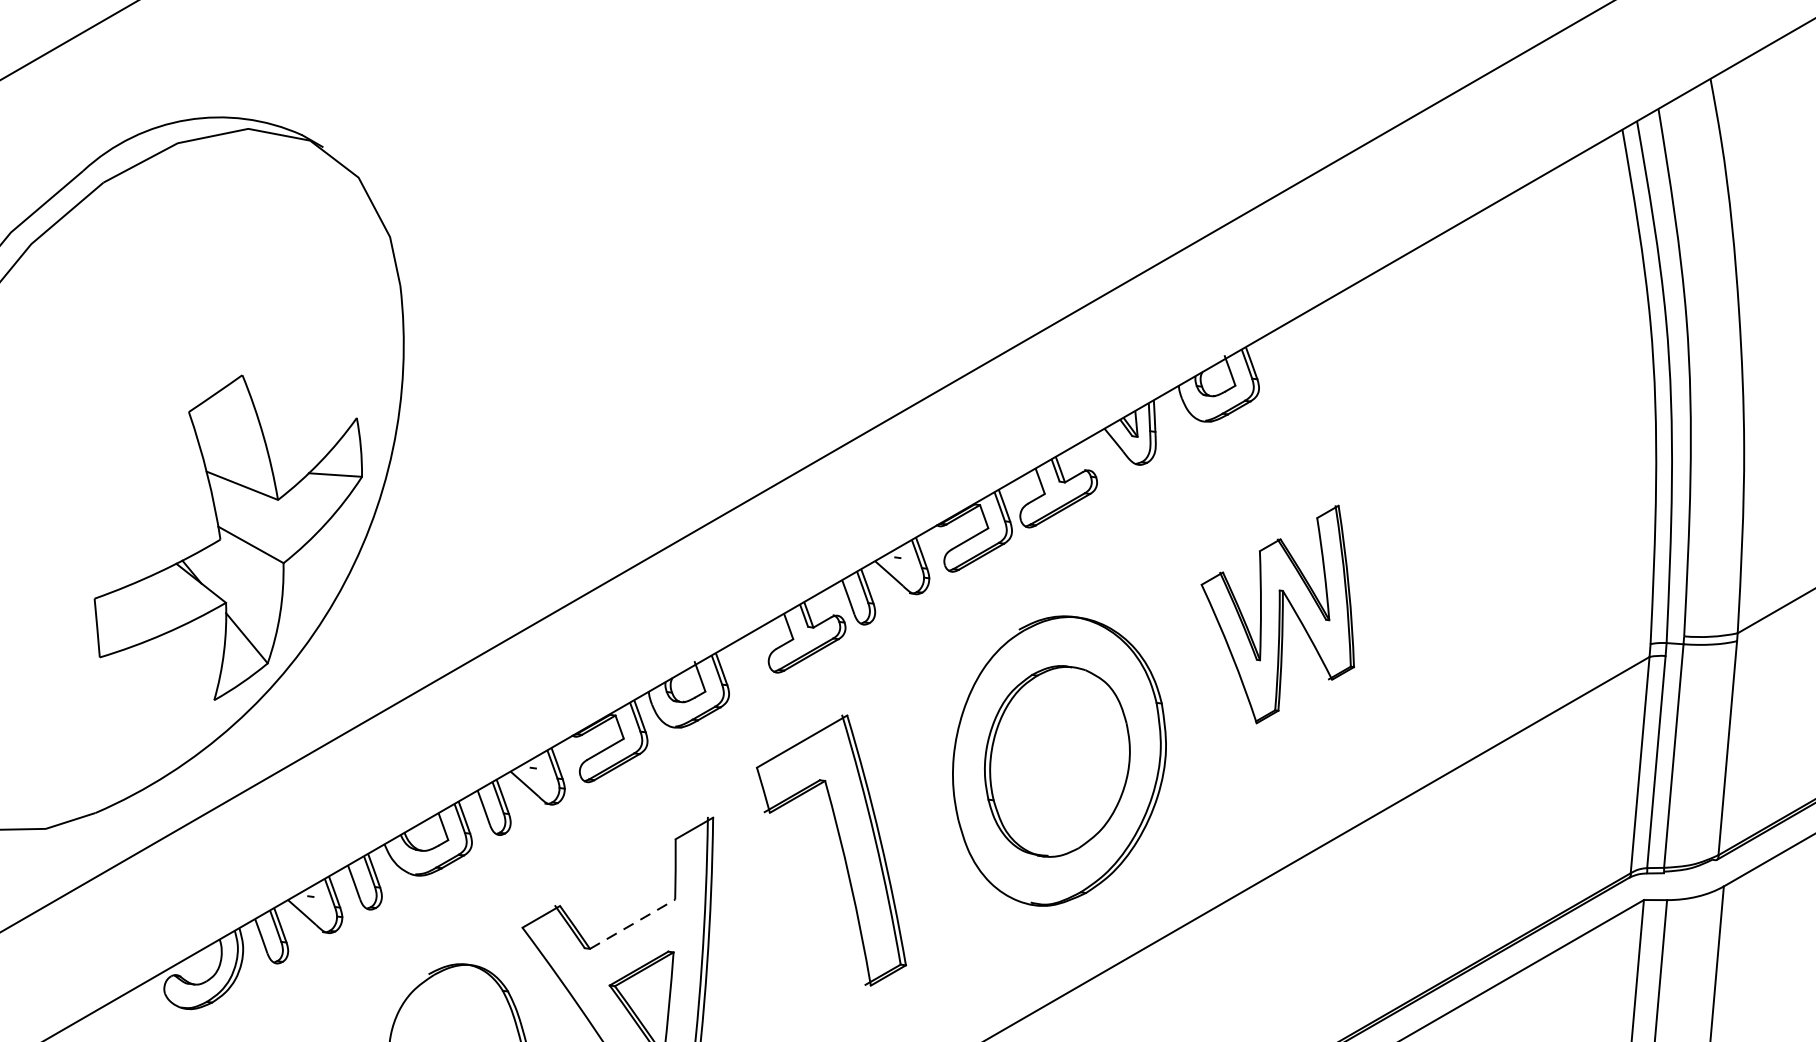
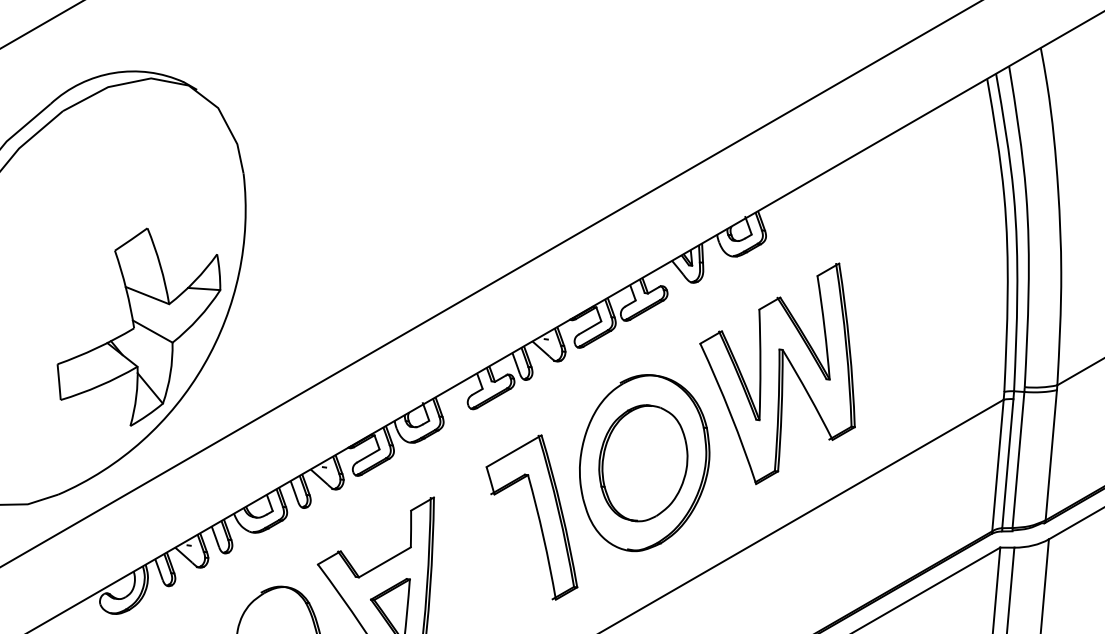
part: (1277, 613) -> (777, 373), size x1.67
part: (840, 848) -> (537, 516), moved
line: (631, 924) -> (384, 562), dashed -> solid

